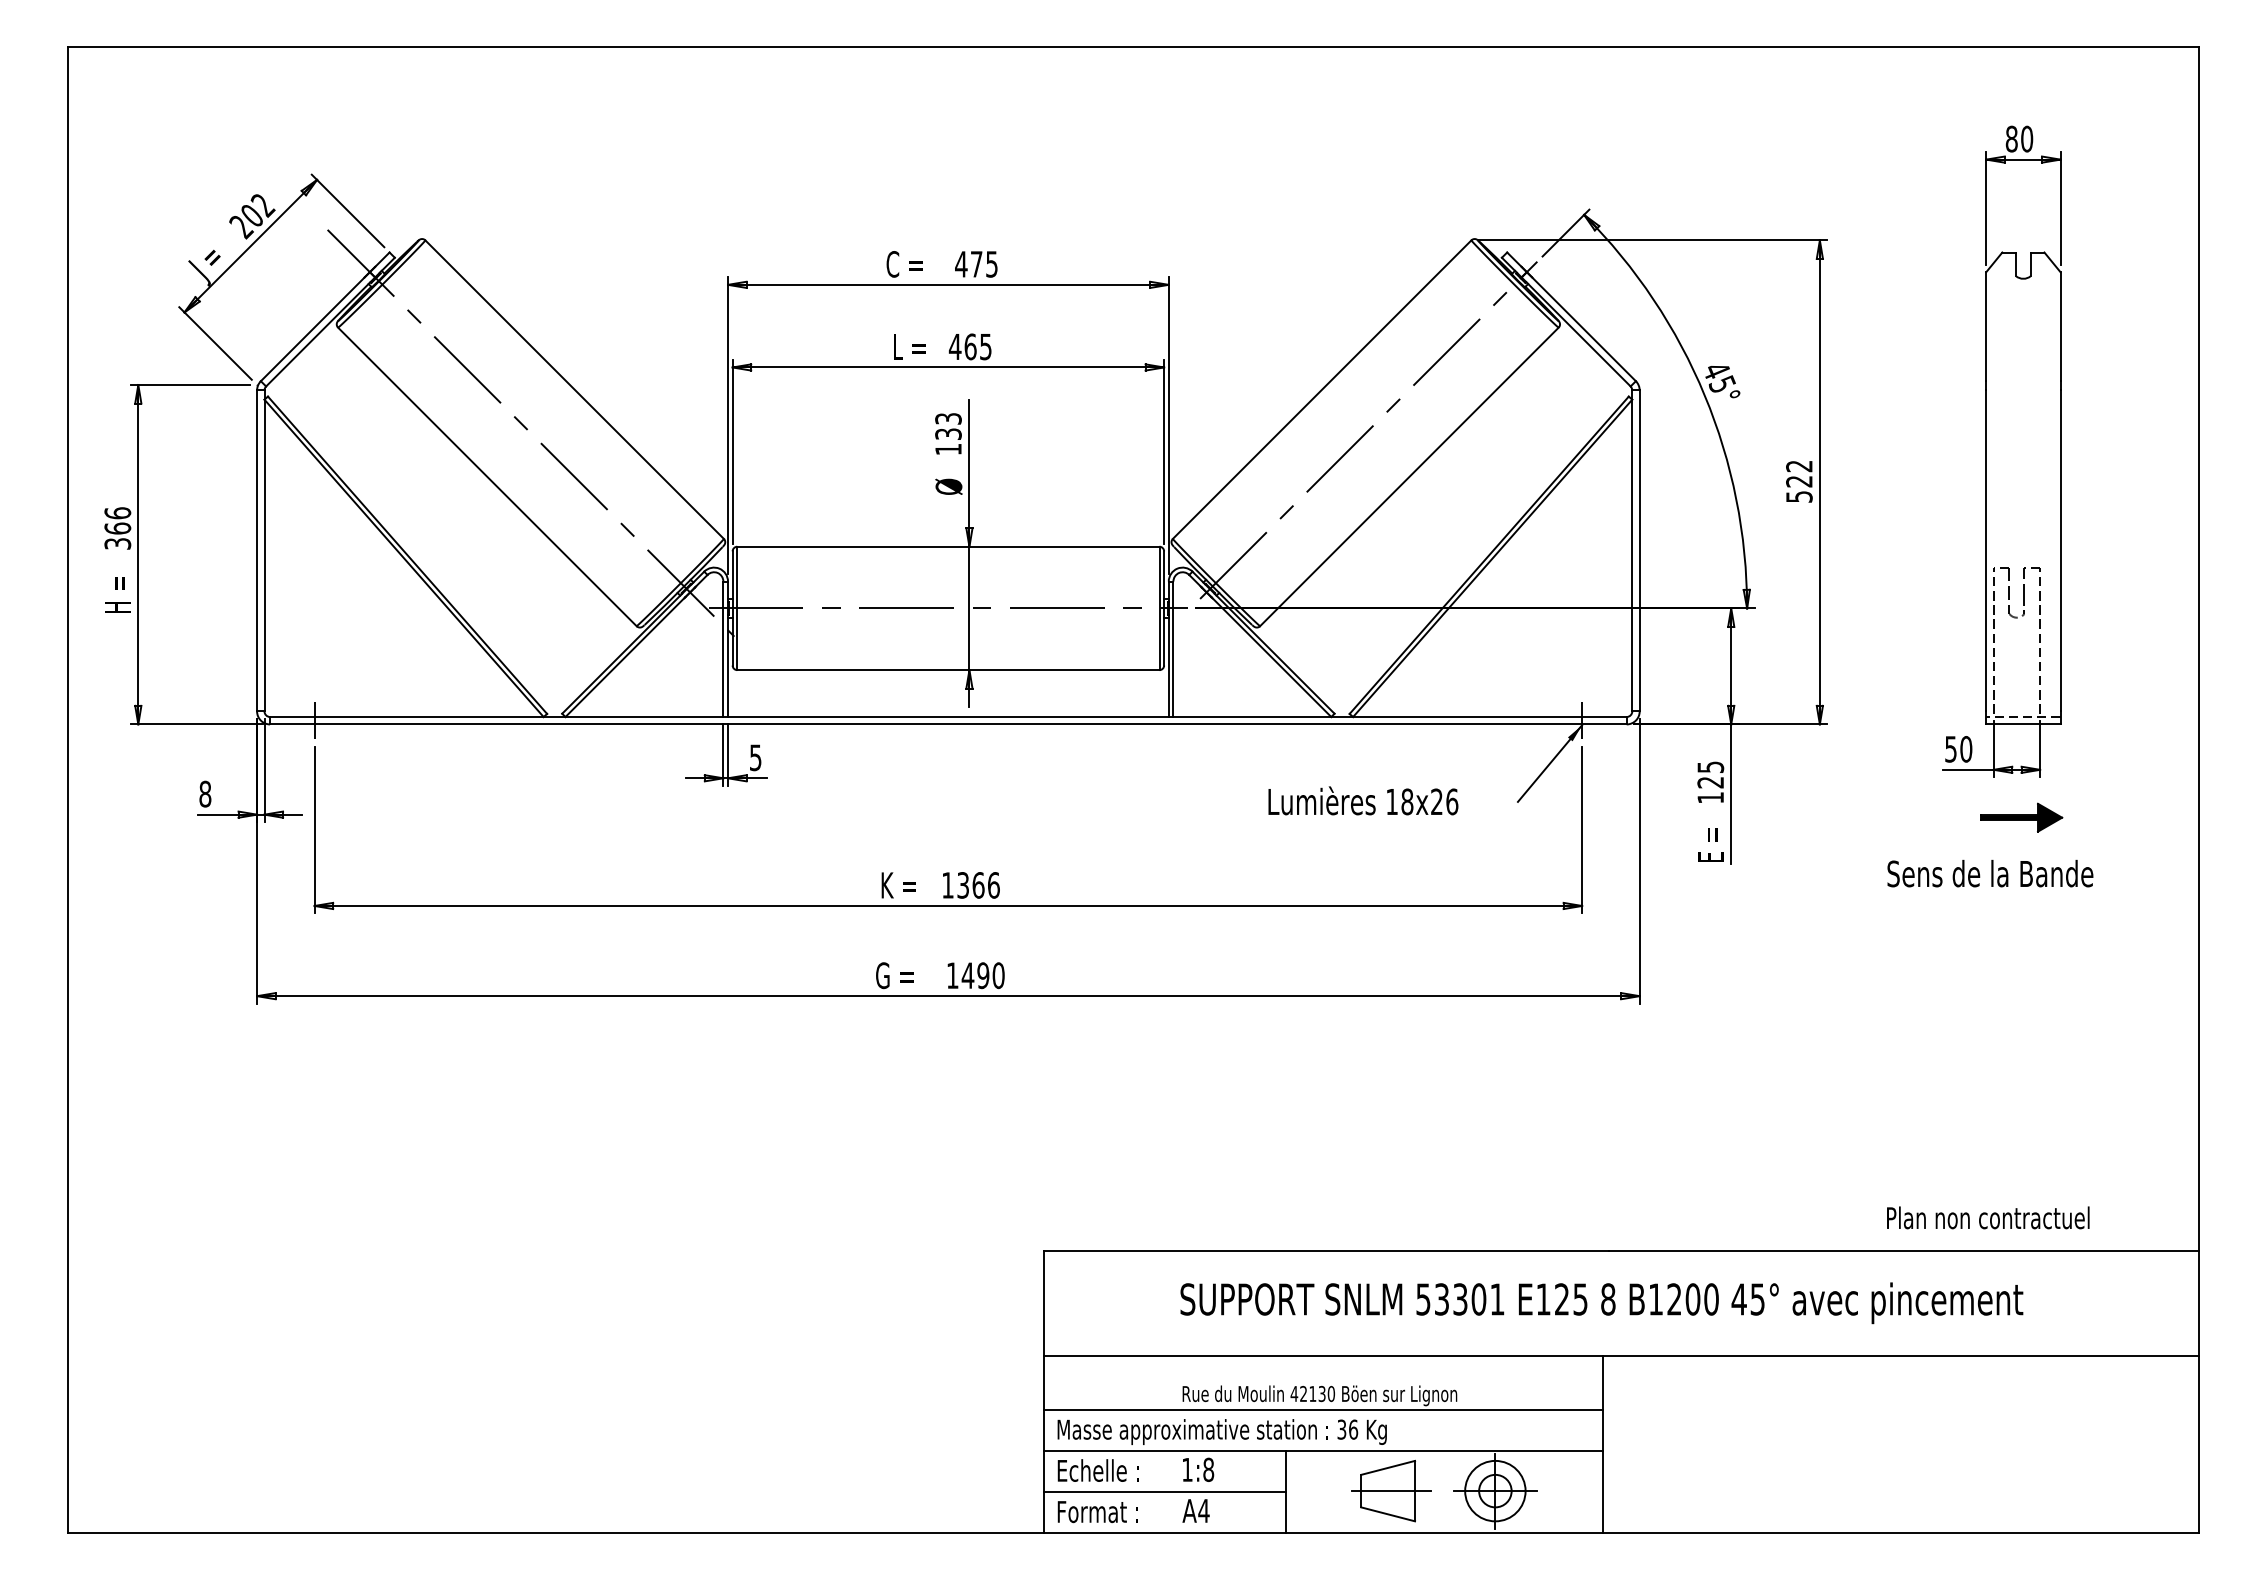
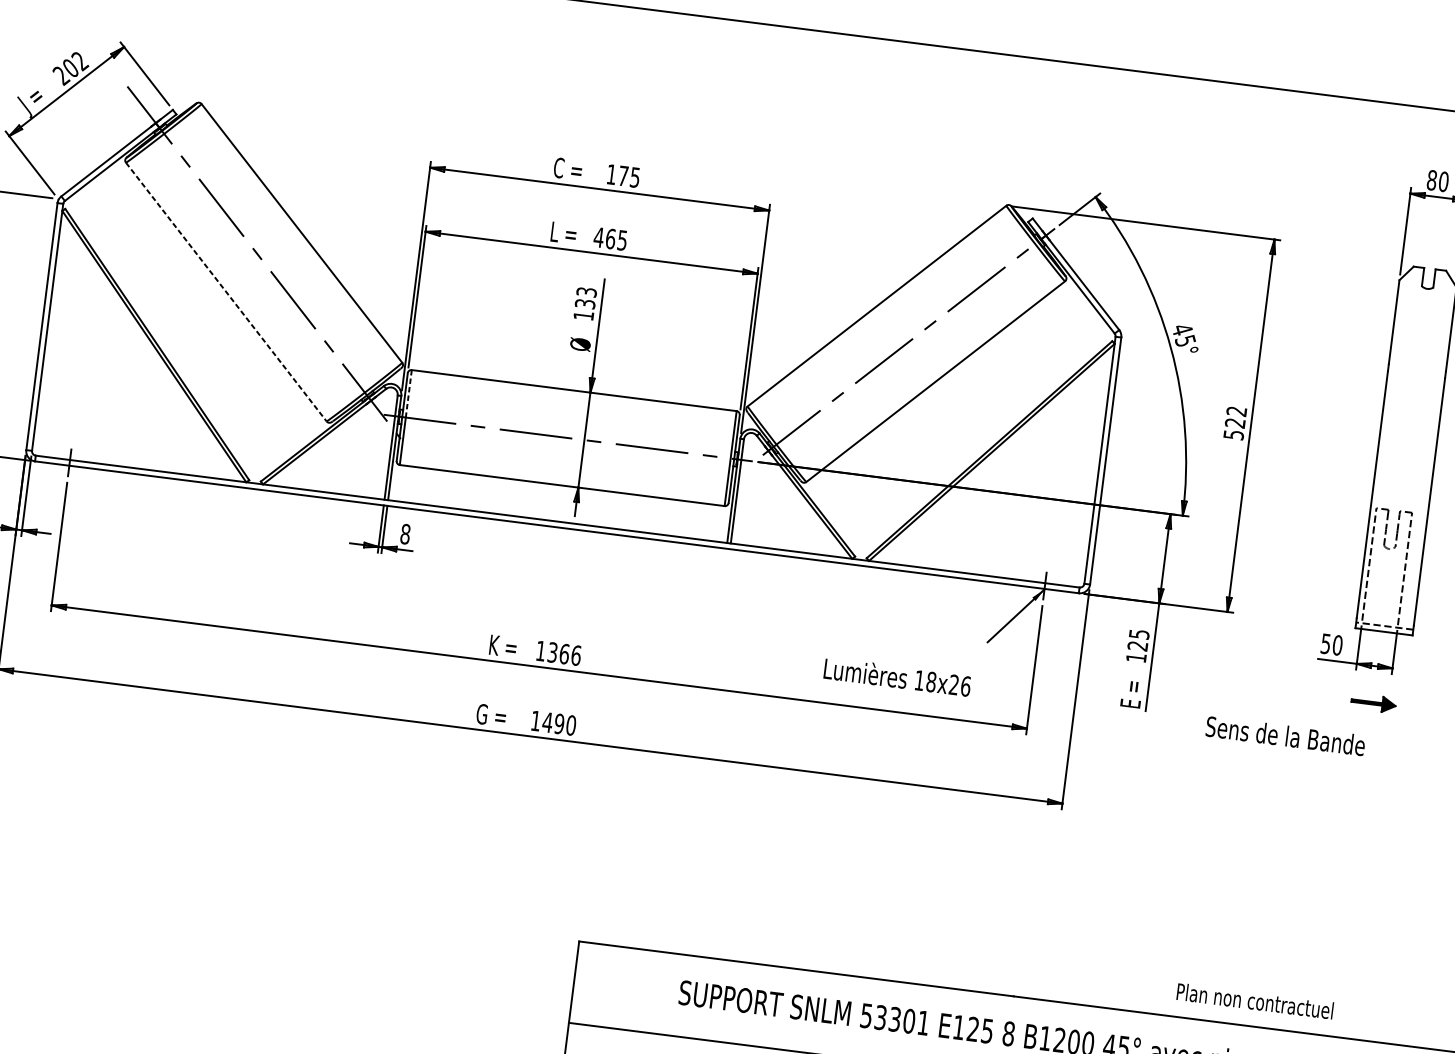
text: (961, 264) -> (611, 174), 475 -> 175
line: (487, 477) -> (226, 292), solid -> dashed
line: (737, 577) -> (408, 393), solid -> dashed
text: (755, 757) -> (405, 534), 5 -> 8
text: (1363, 800) -> (897, 676), moved
part: (2021, 817) -> (1373, 703), size x0.7
text: (1990, 873) -> (1285, 735), moved
text: (1988, 1217) -> (1255, 1000), moved

